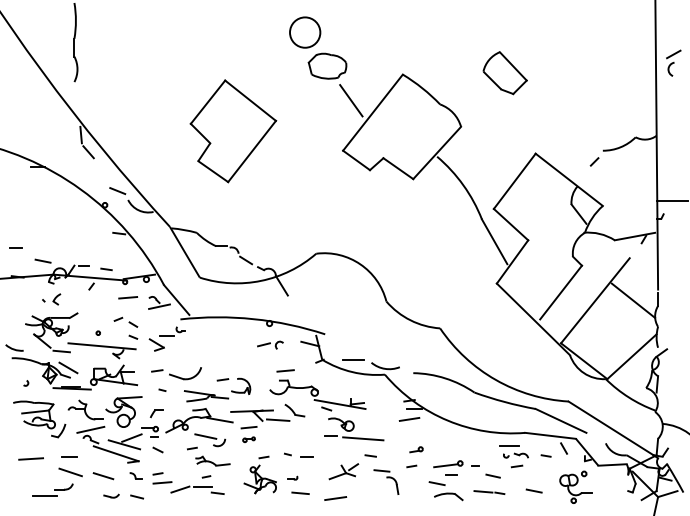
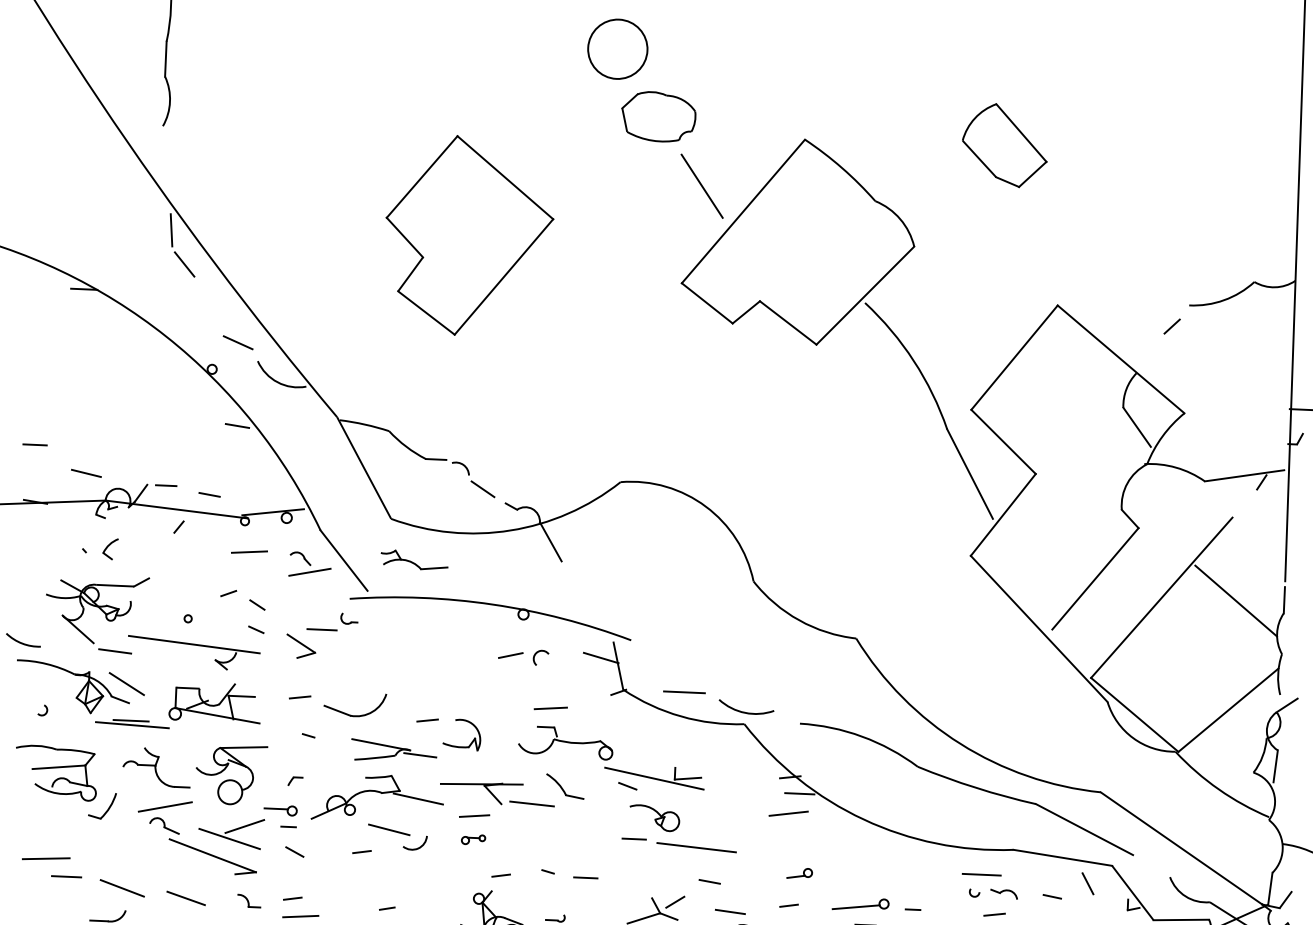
part: (156, 413) -> (294, 780), size x0.6
line: (69, 456) -> (65, 876), moved
part: (212, 460) -> (414, 558), moved

